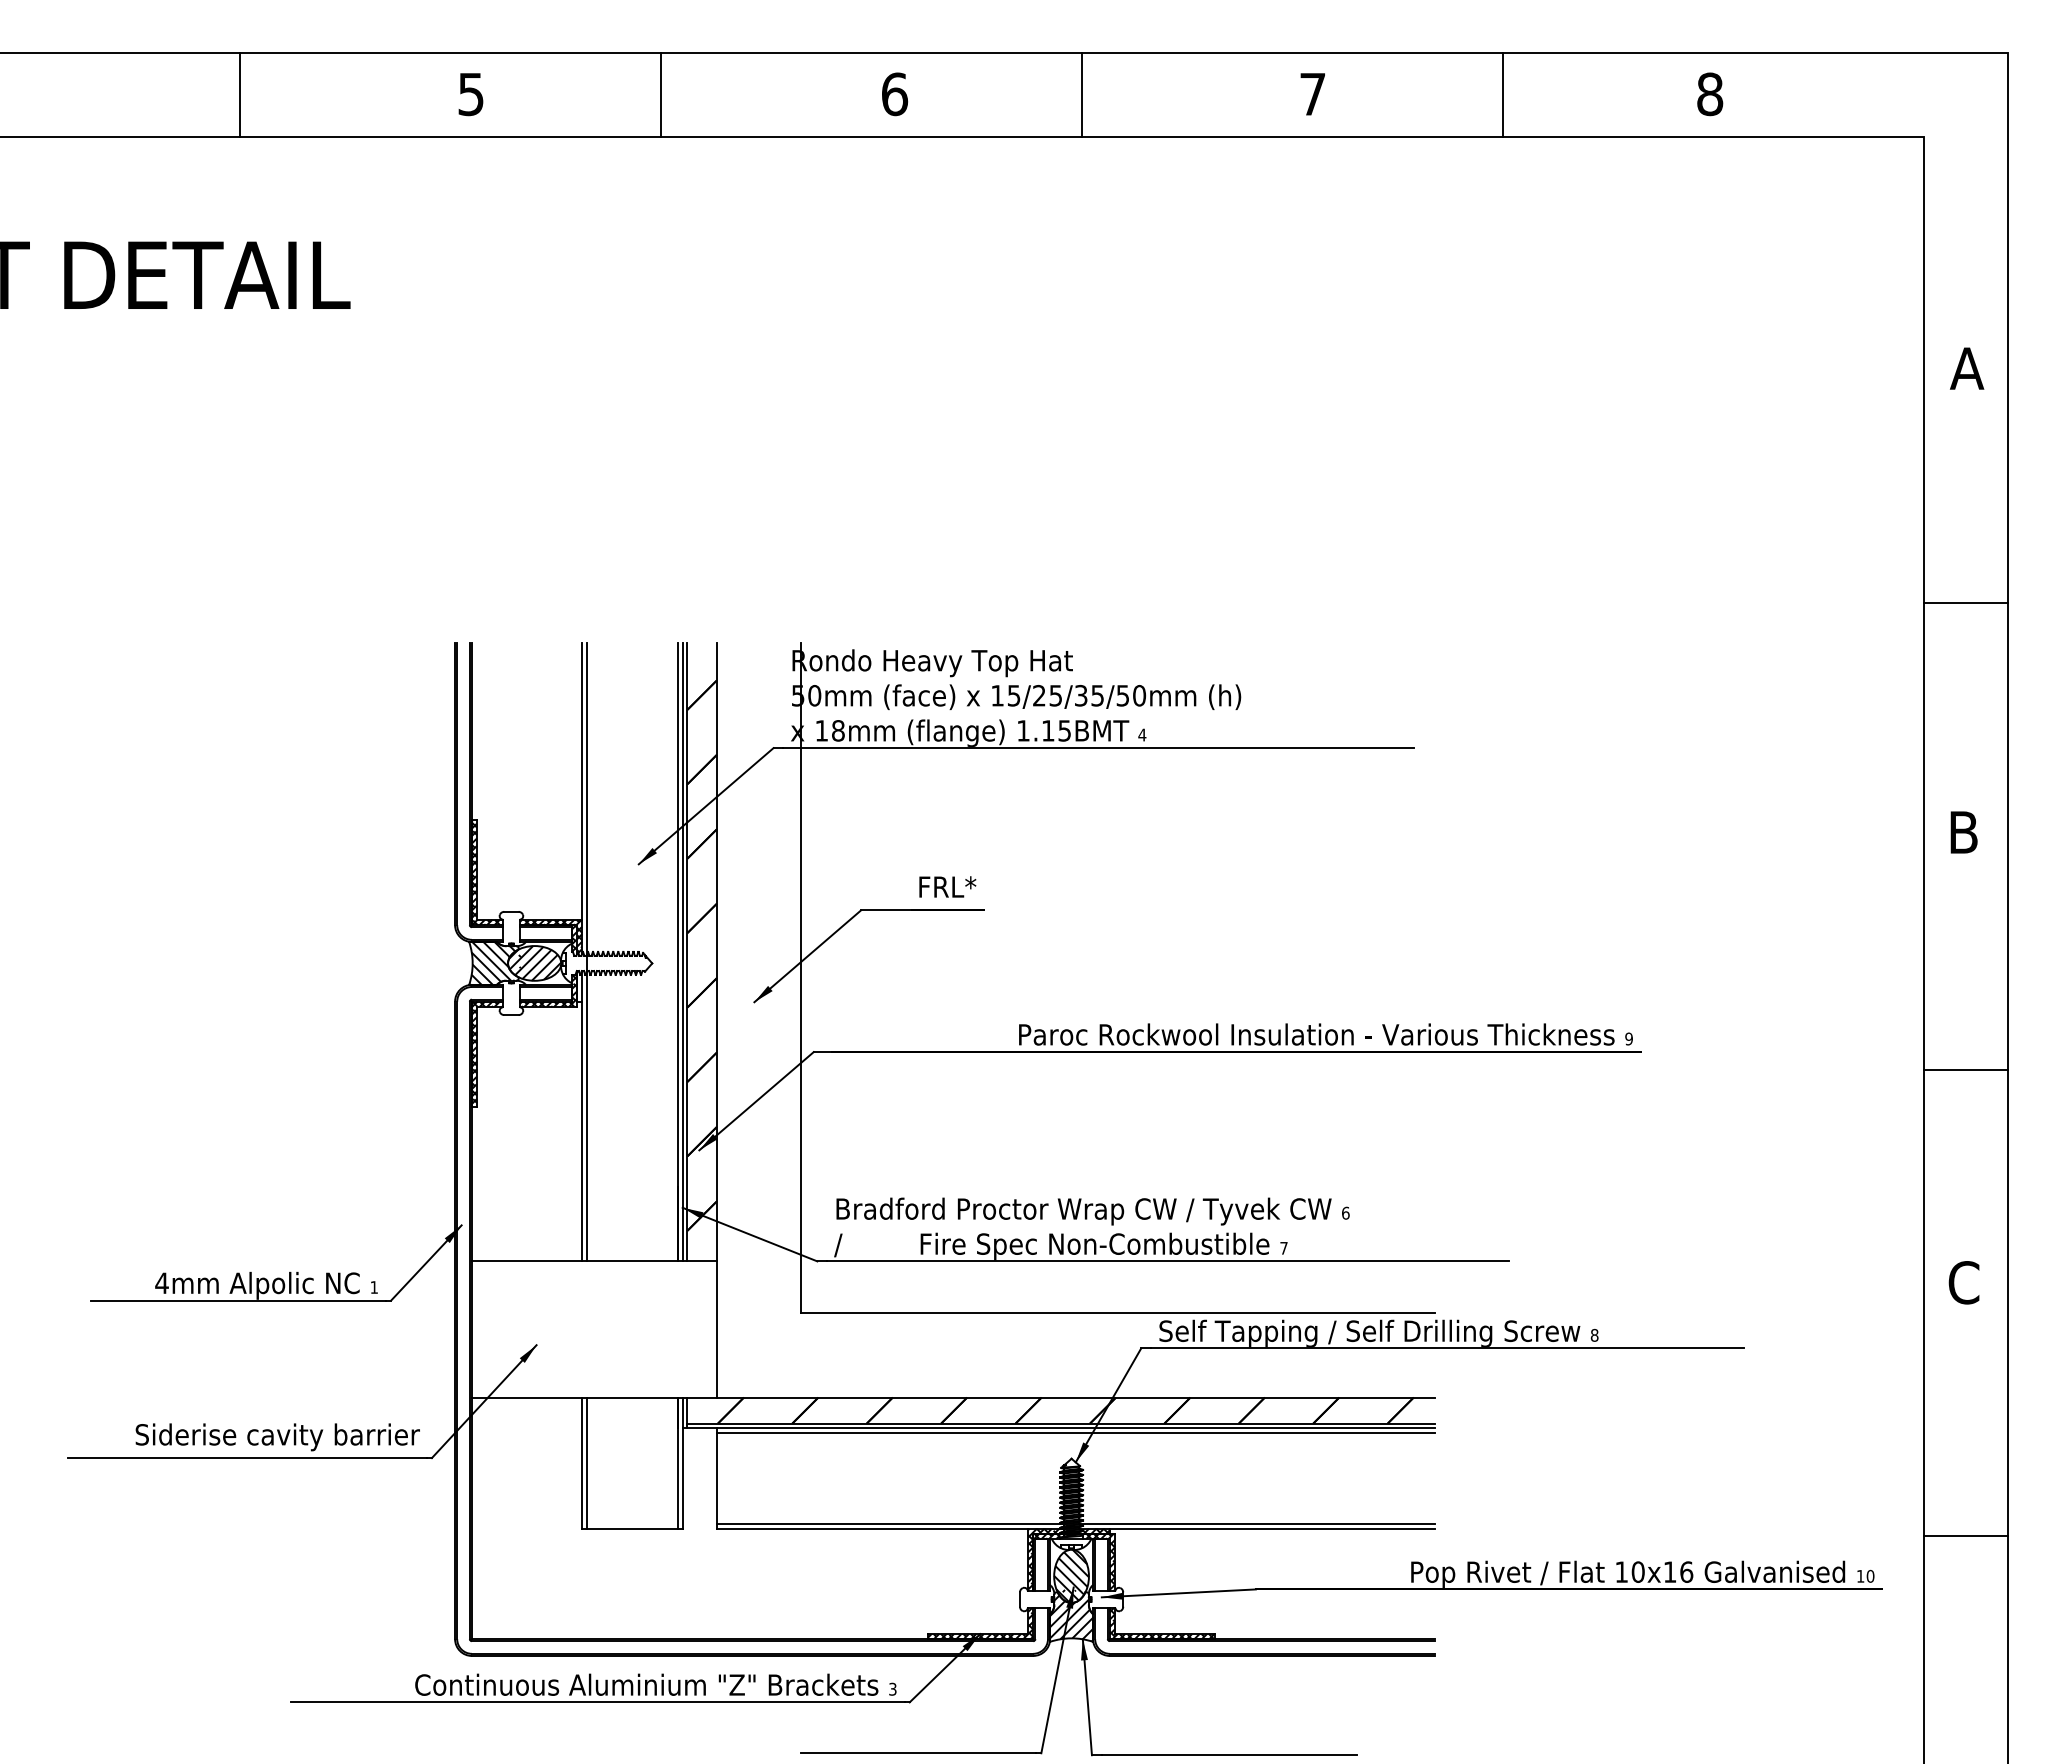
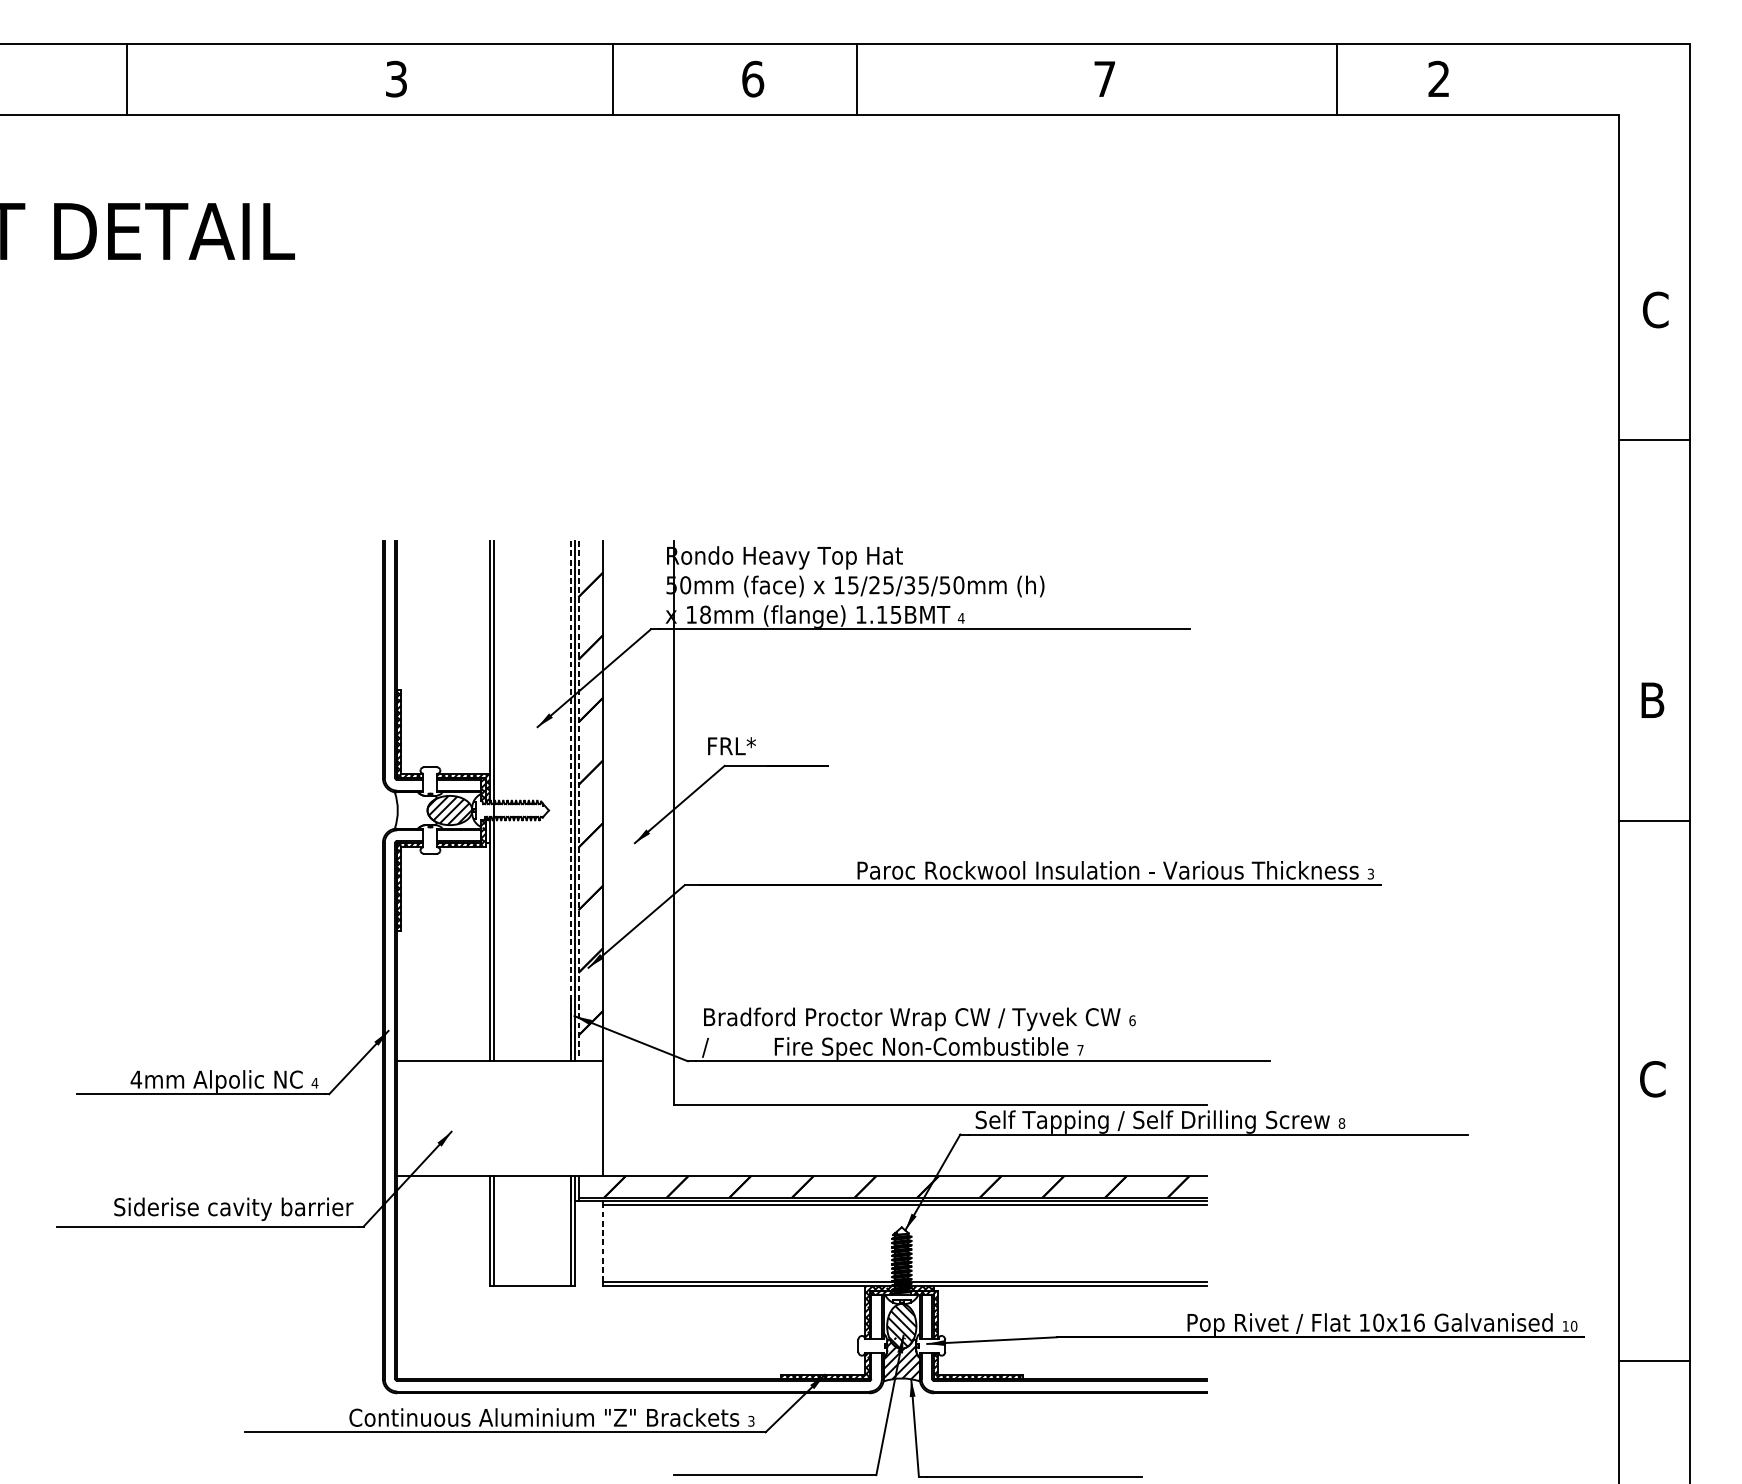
text: (471, 93) -> (396, 78), 5 -> 3
line: (239, 94) -> (126, 79), moved
line: (660, 94) -> (613, 79), moved
line: (1081, 94) -> (856, 79), moved
line: (1502, 94) -> (1336, 79), moved
text: (1710, 94) -> (1439, 79), 8 -> 2
text: (1966, 368) -> (1654, 309), A -> C
line: (1965, 603) -> (1654, 440), moved
text: (947, 886) -> (731, 745), moved
line: (678, 952) -> (571, 801), solid -> dashed
line: (687, 952) -> (578, 801), solid -> dashed
hatch: (495, 962) -> (417, 809), removed
text: (1628, 1038) -> (1370, 873), 9 -> 3
line: (1965, 1069) -> (1654, 820), moved
text: (374, 1287) -> (315, 1083), 1 -> 4
line: (716, 1478) -> (602, 1243), solid -> dashed
line: (1965, 1536) -> (1654, 1360), moved

